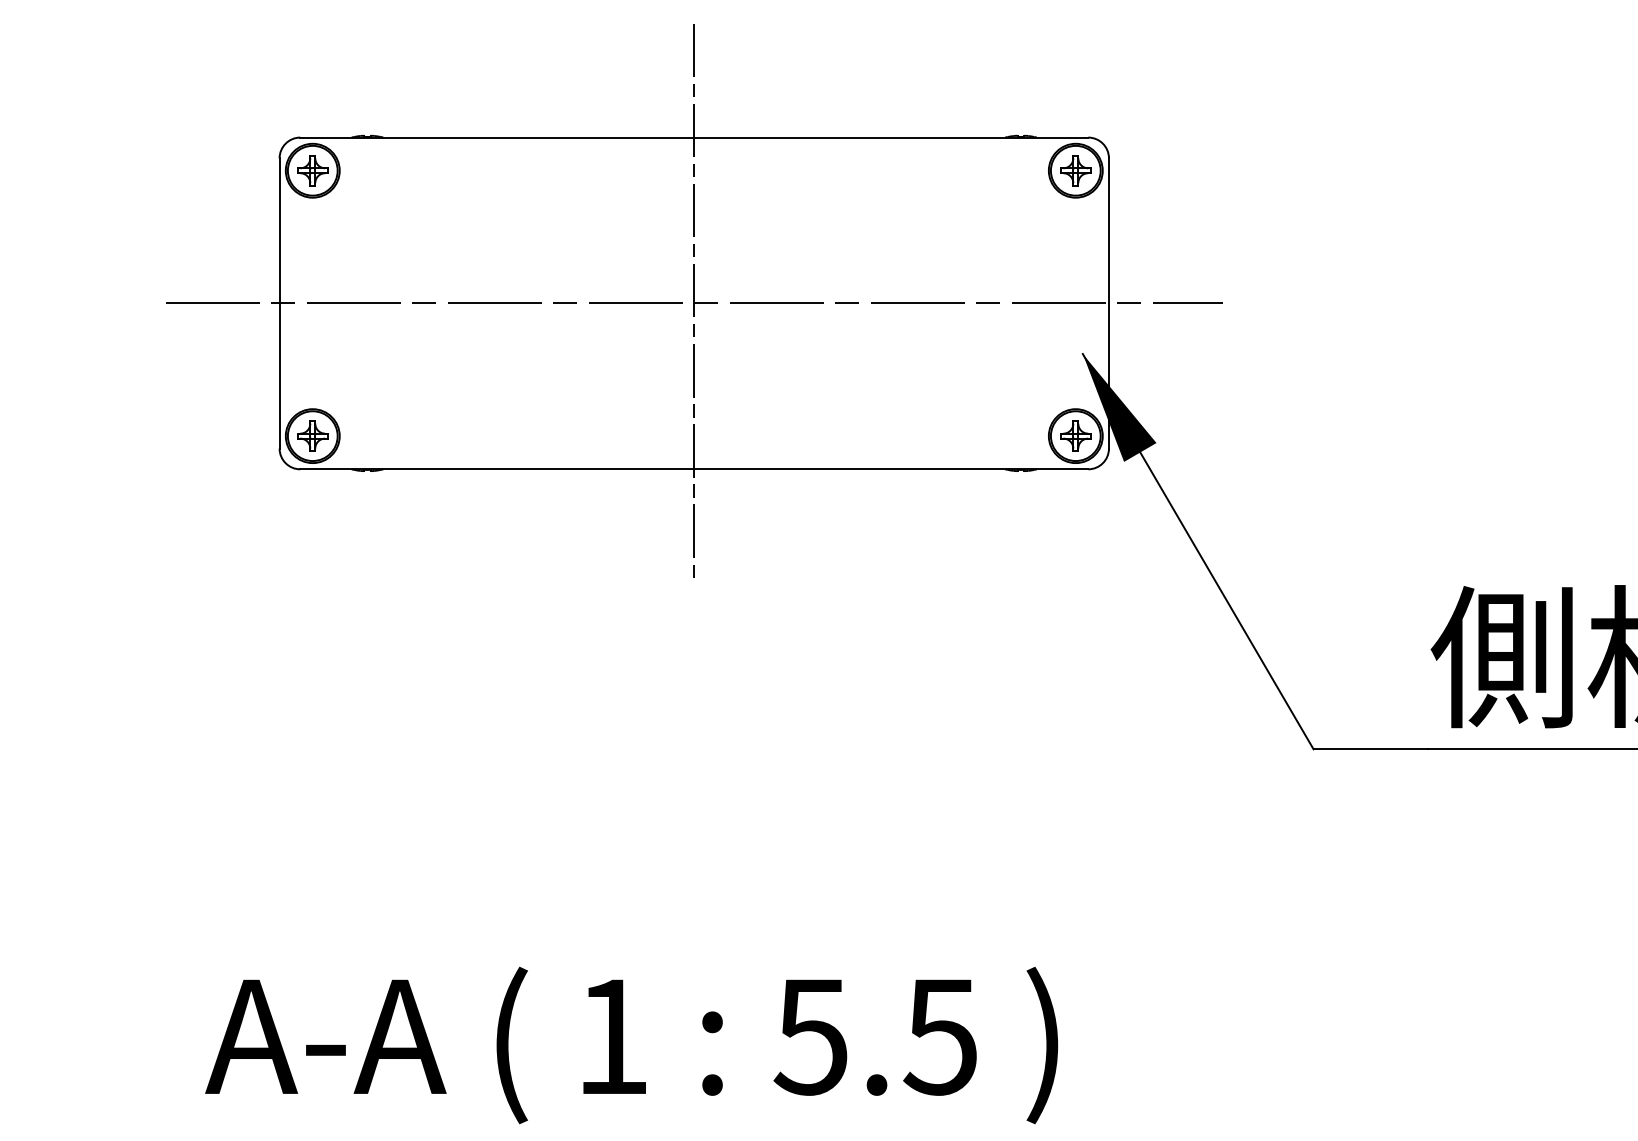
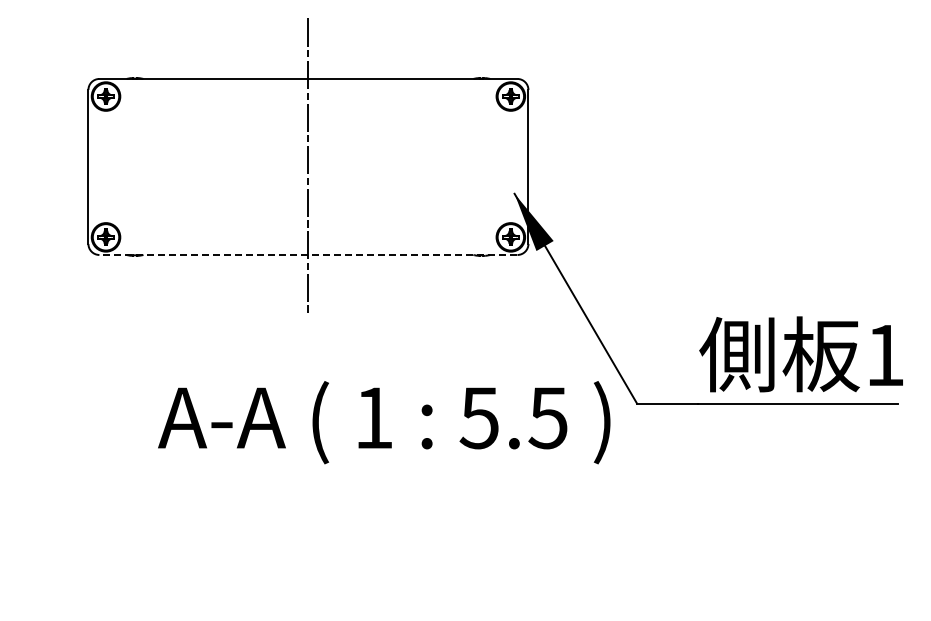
line: (692, 302) -> (307, 166), removed
line: (692, 468) -> (307, 254), solid -> dashed
text: (632, 1045) -> (384, 422), moved

